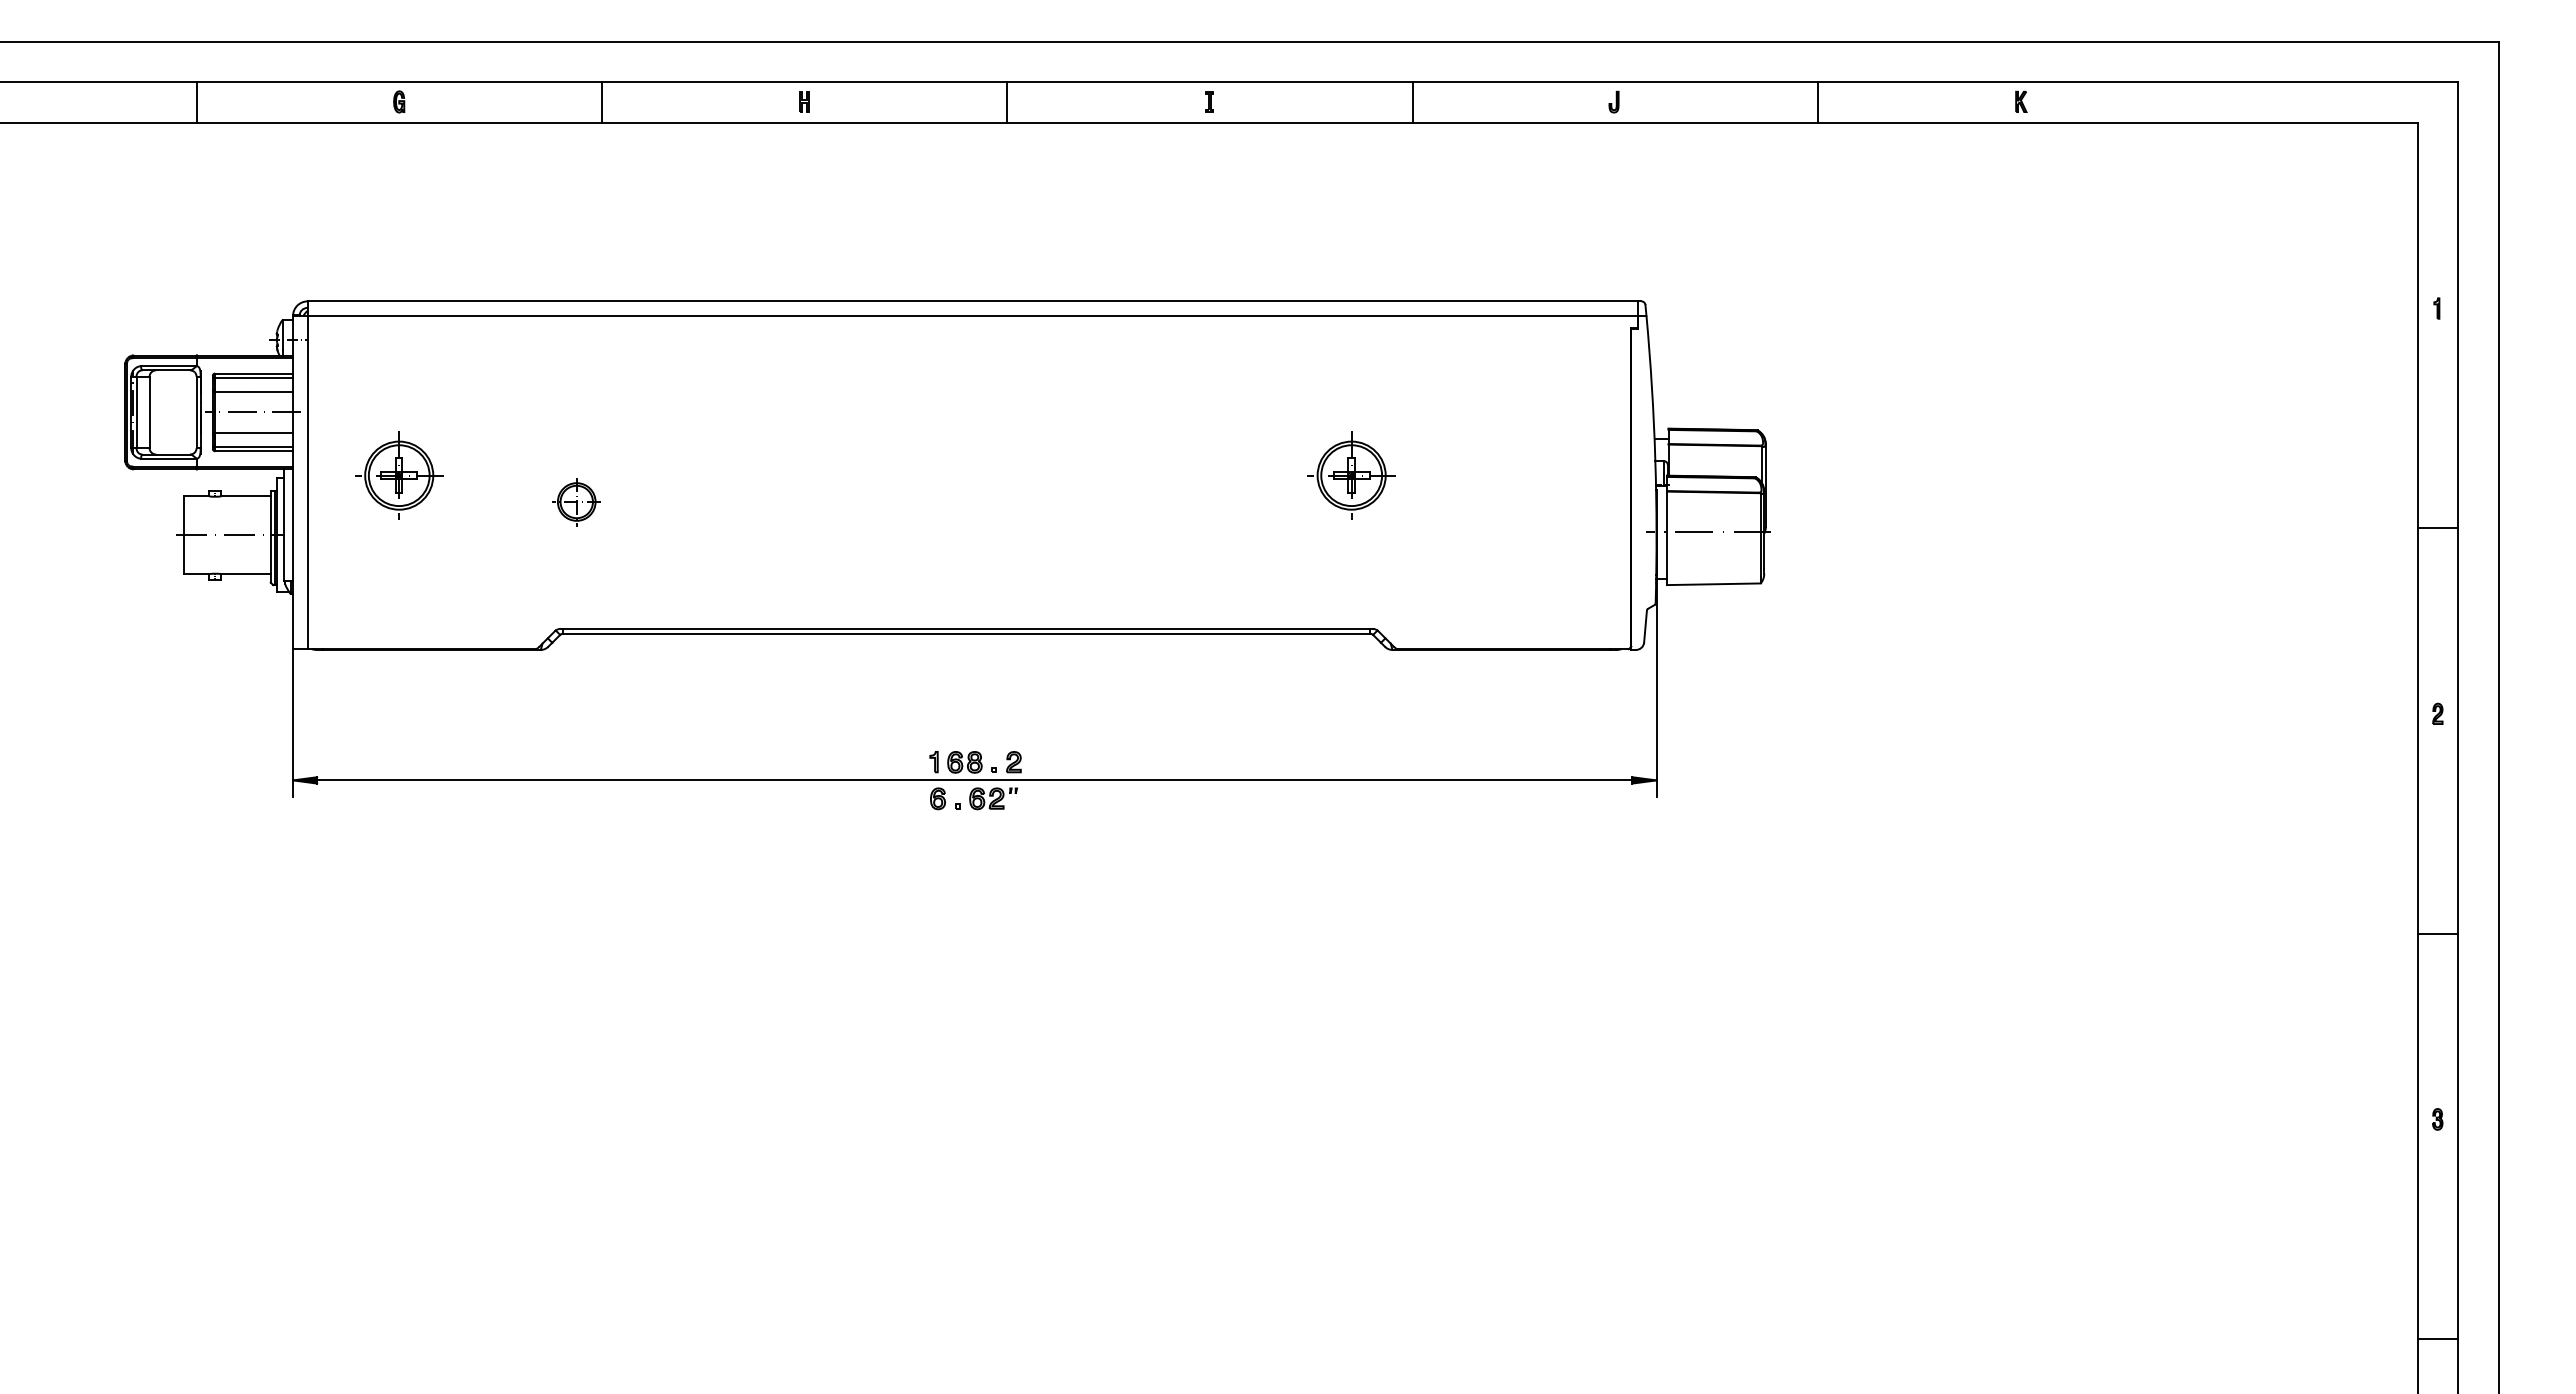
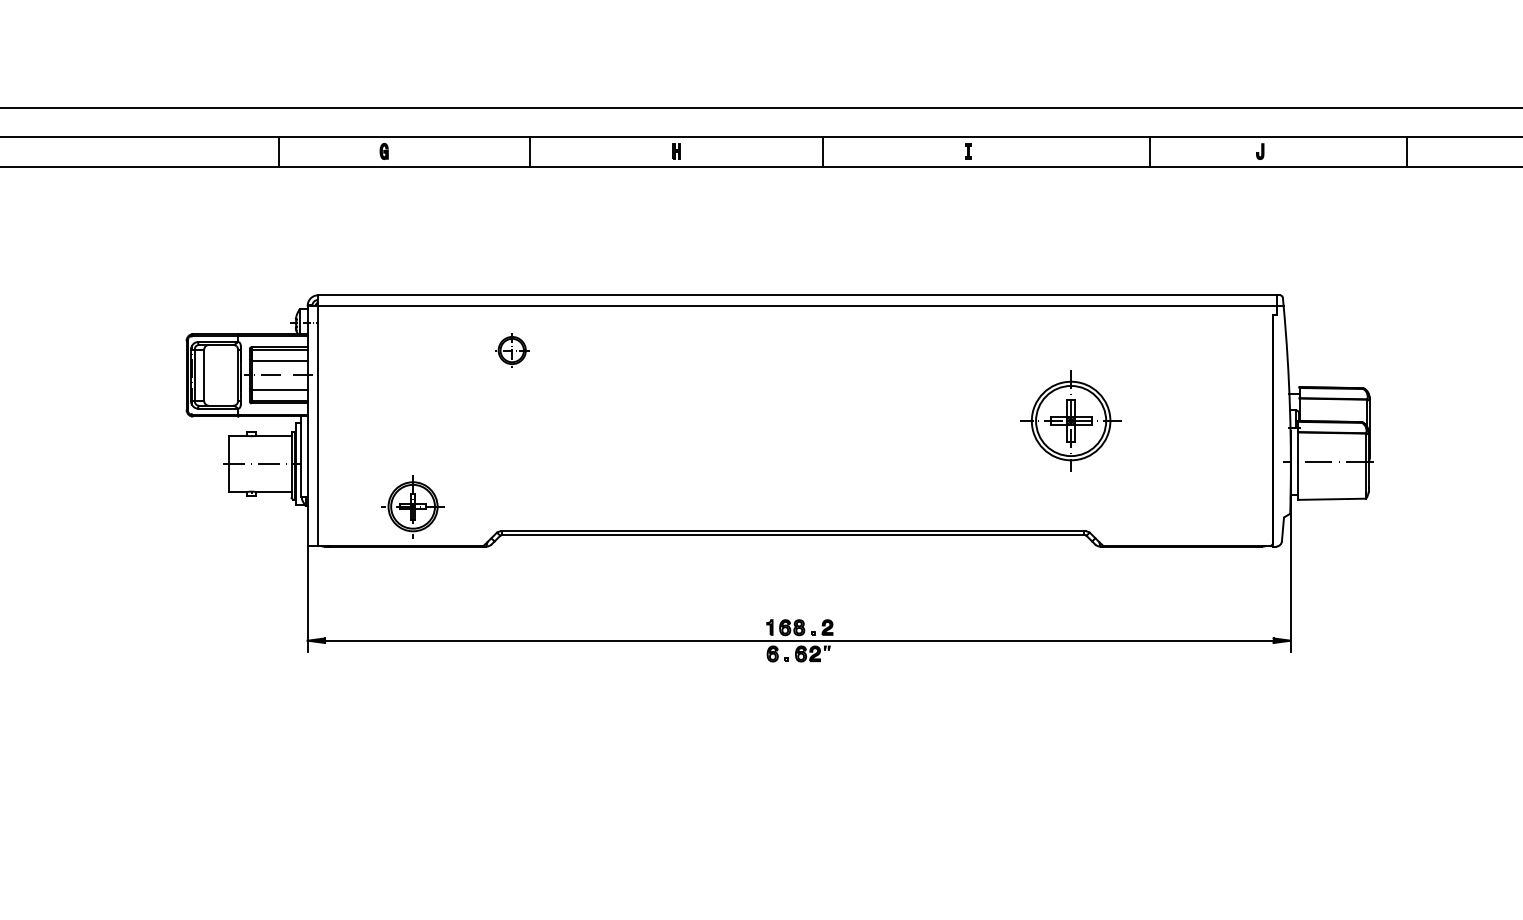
line: (196, 102) -> (279, 151), moved
line: (1412, 102) -> (1150, 151), moved
part: (399, 475) -> (413, 506), moved
part: (1351, 475) -> (1070, 420), size x1.6
part: (576, 502) -> (512, 350), moved

